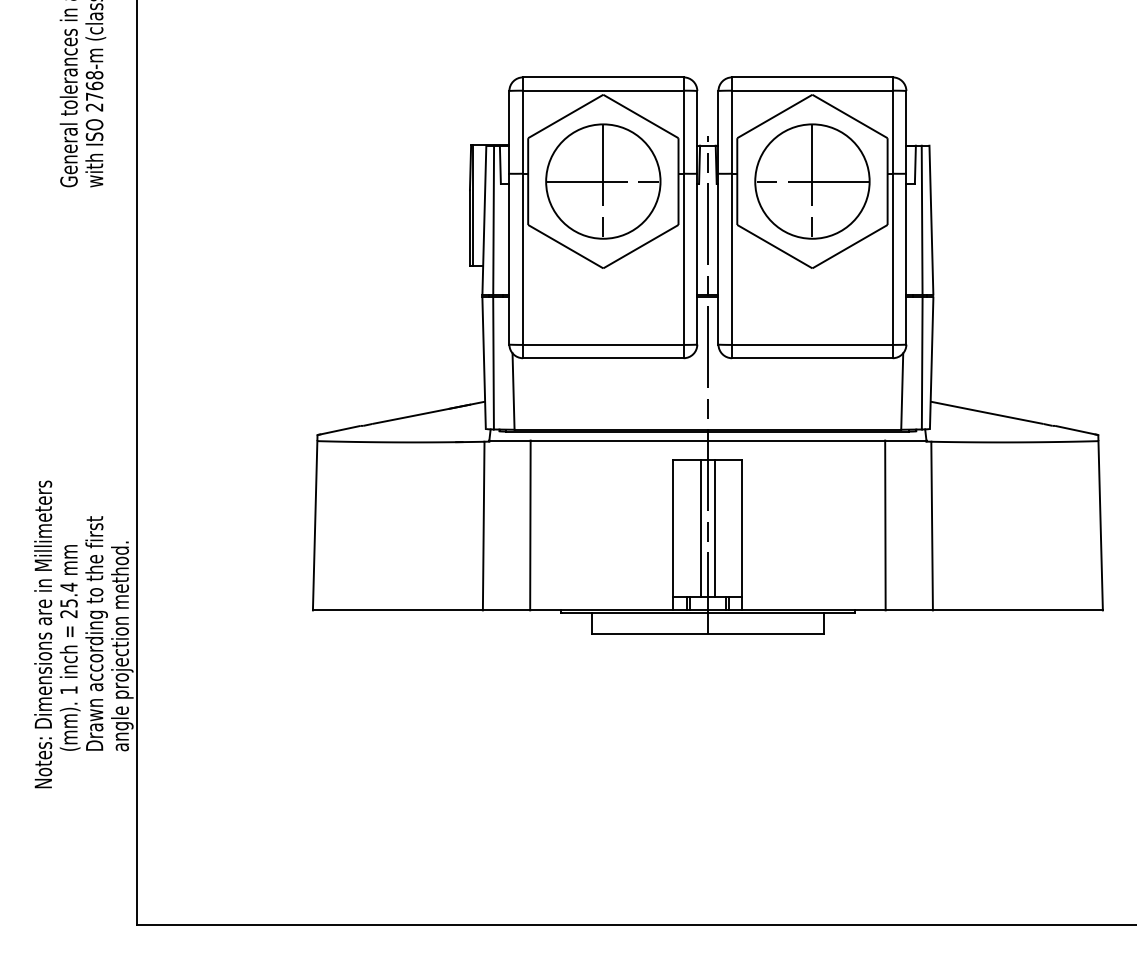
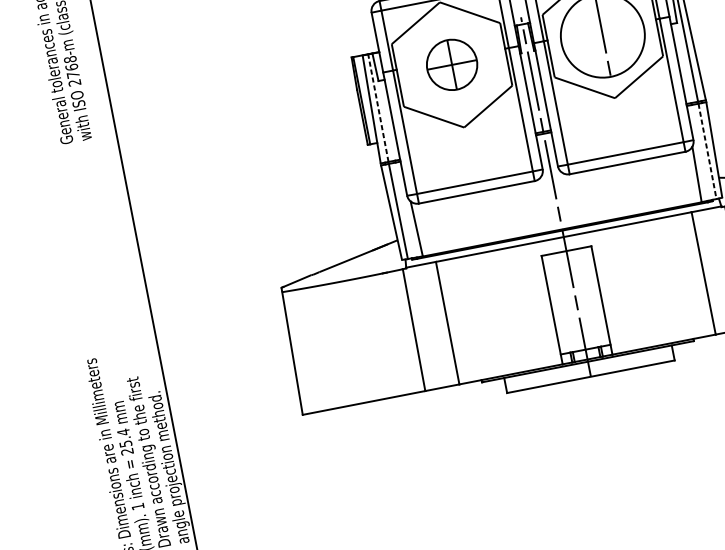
part: (603, 181) -> (452, 64), size x0.6
line: (812, 181) -> (602, 35), removed
line: (493, 219) -> (378, 107), solid -> dashed
line: (922, 363) -> (707, 151), solid -> dashed
line: (700, 528) -> (570, 301), removed
line: (715, 528) -> (581, 299), removed

